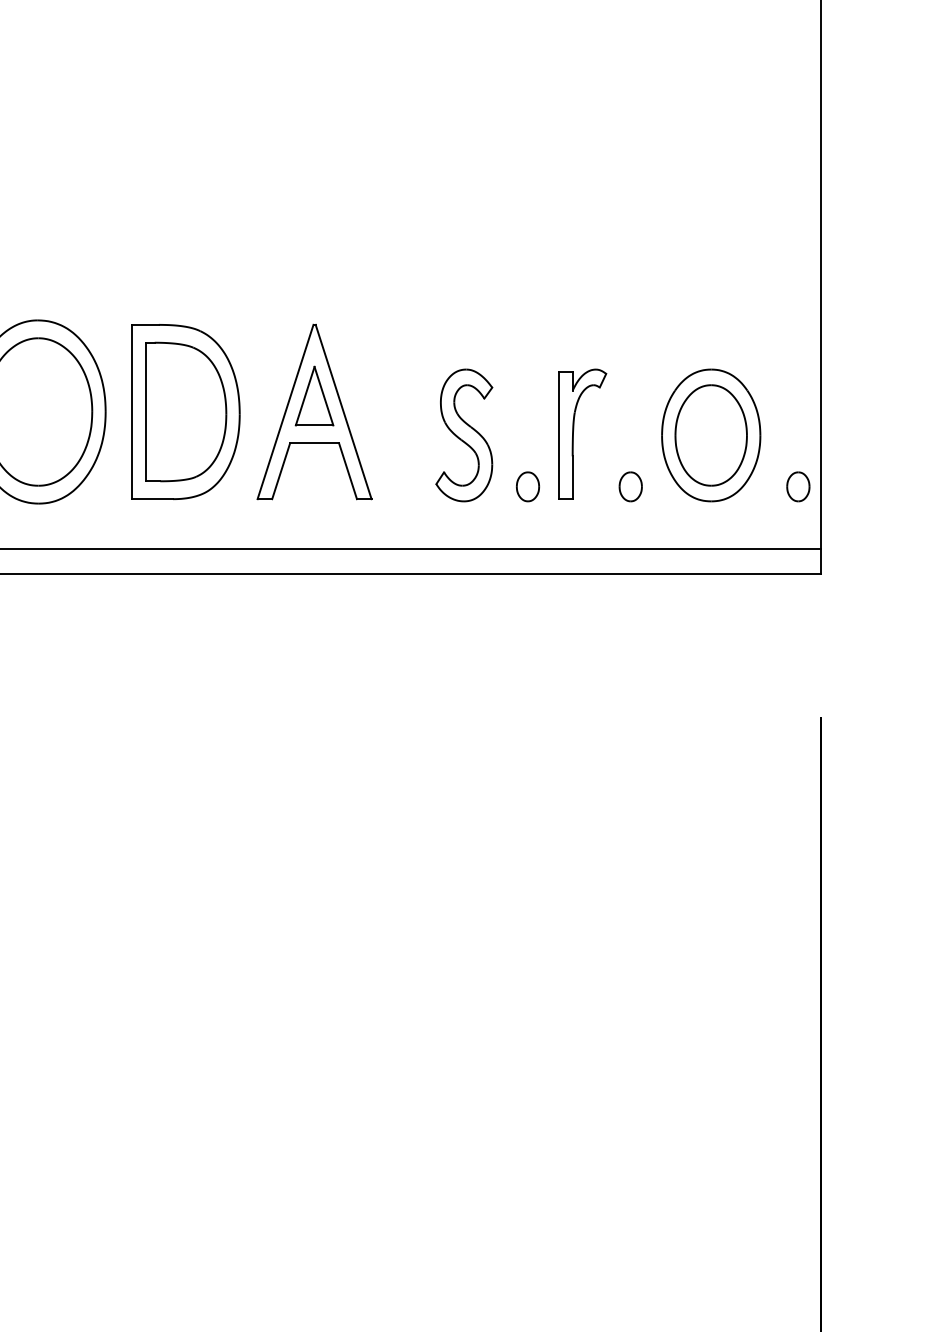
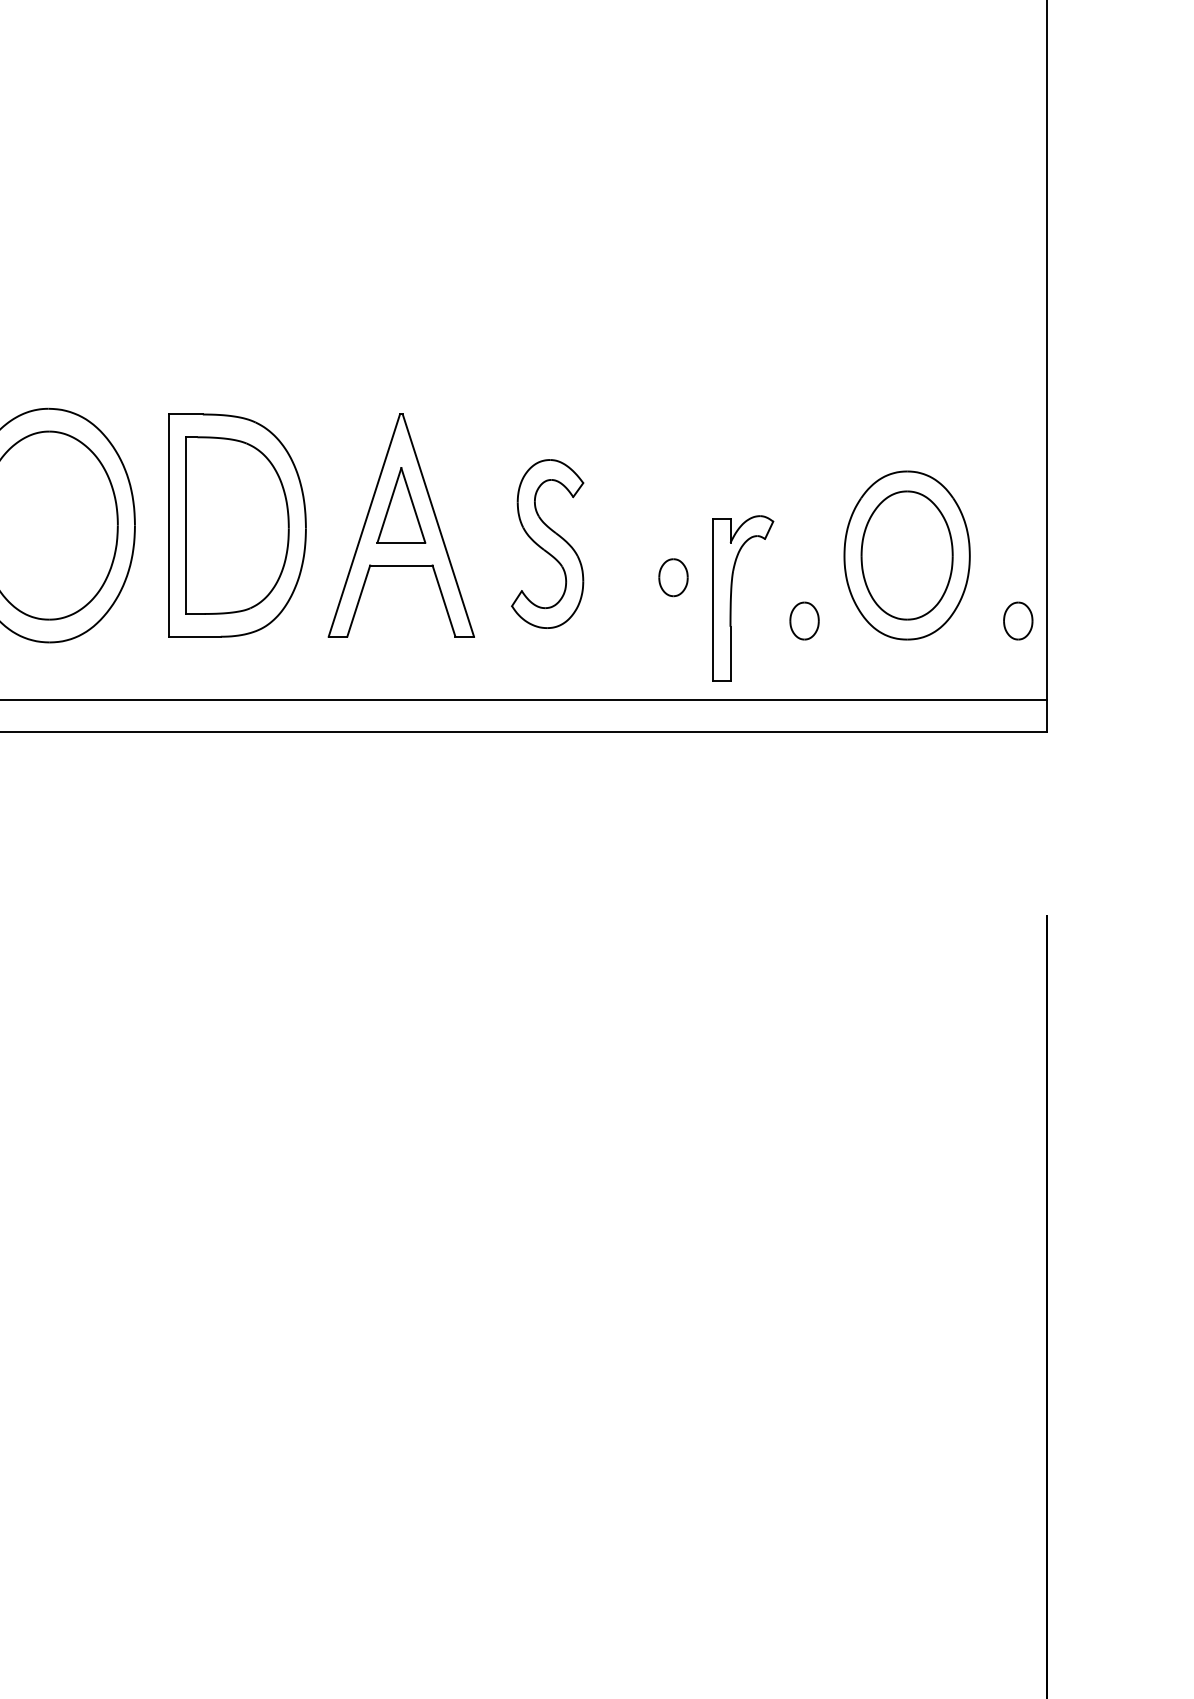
part: (574, 429) -> (732, 592), moved
part: (464, 435) -> (547, 544), moved
part: (527, 486) -> (672, 577), moved

